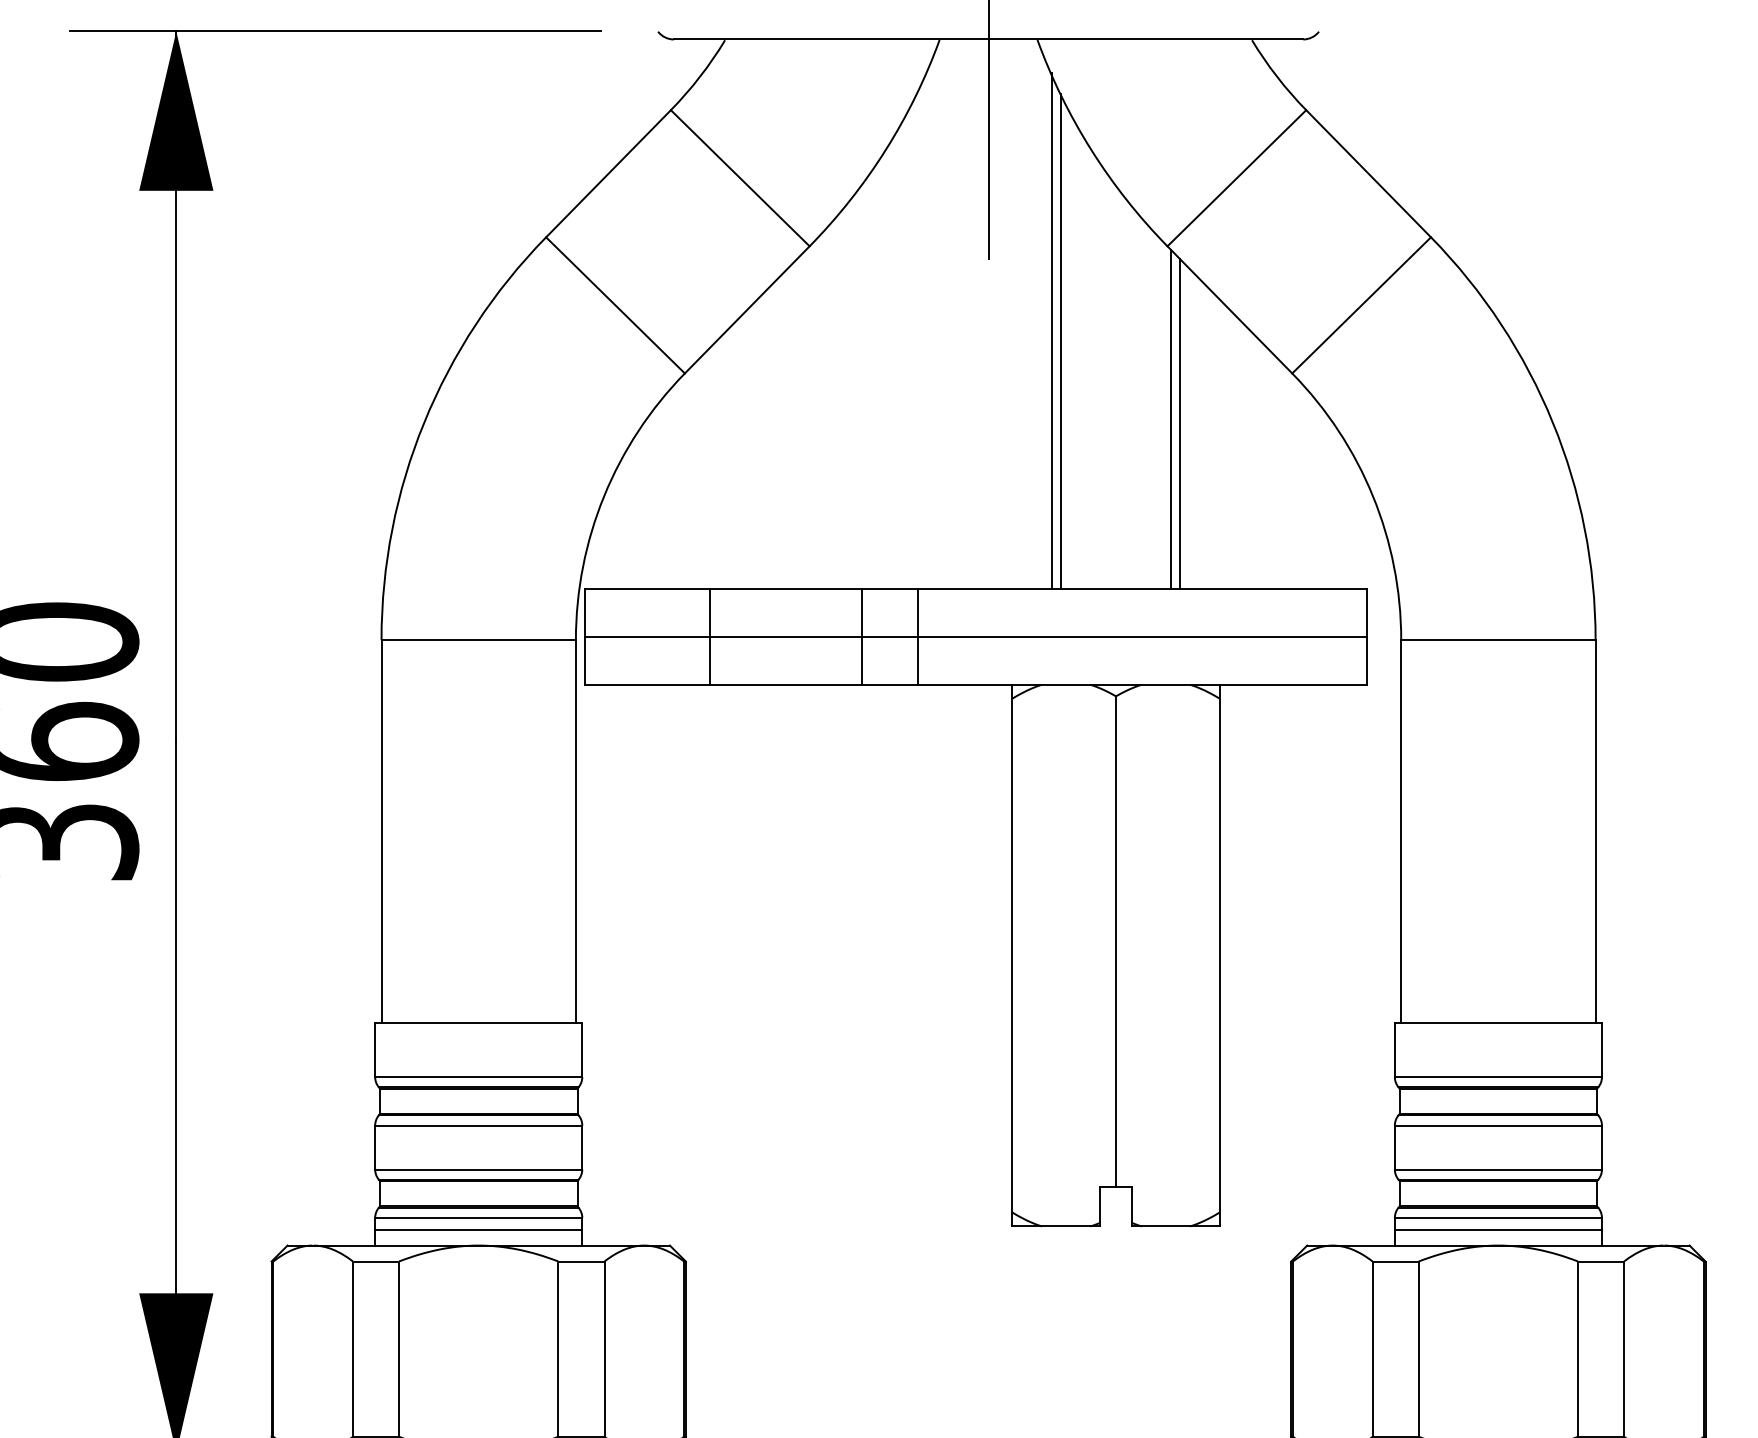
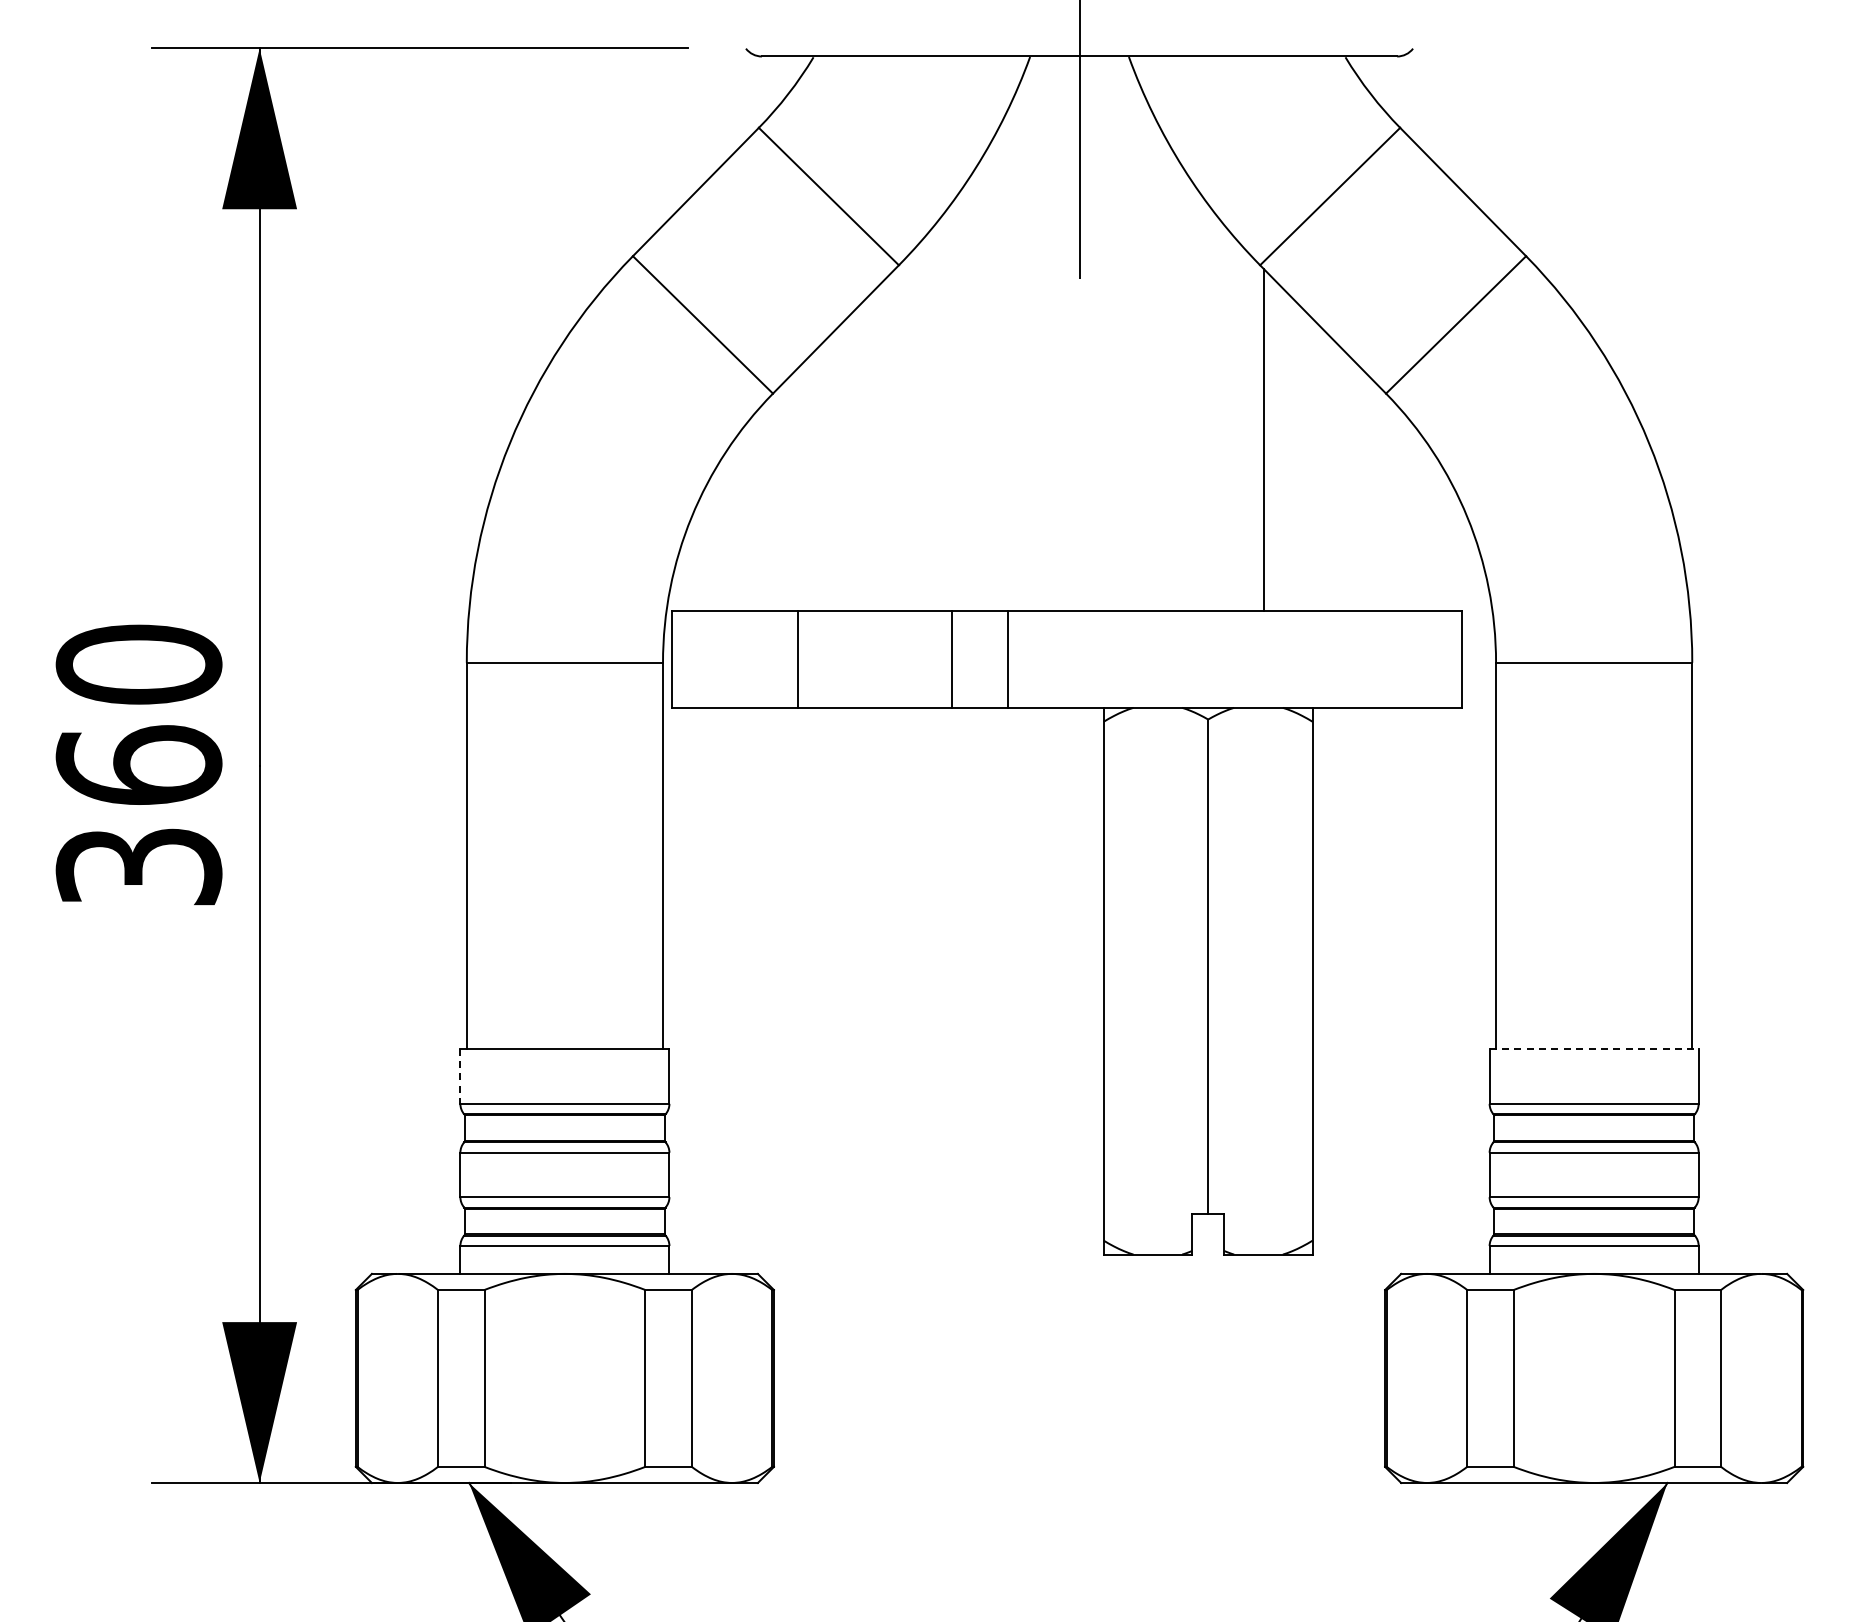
line: (1051, 330) -> (1143, 350), removed
line: (1060, 341) -> (1152, 361), removed
line: (1179, 423) -> (1272, 444), removed
line: (975, 636) -> (1066, 659), removed
line: (1498, 1022) -> (1594, 1048), solid -> dashed
line: (375, 1050) -> (460, 1076), solid -> dashed
line: (478, 1229) -> (564, 1257), removed
line: (1497, 1229) -> (1593, 1257), removed

